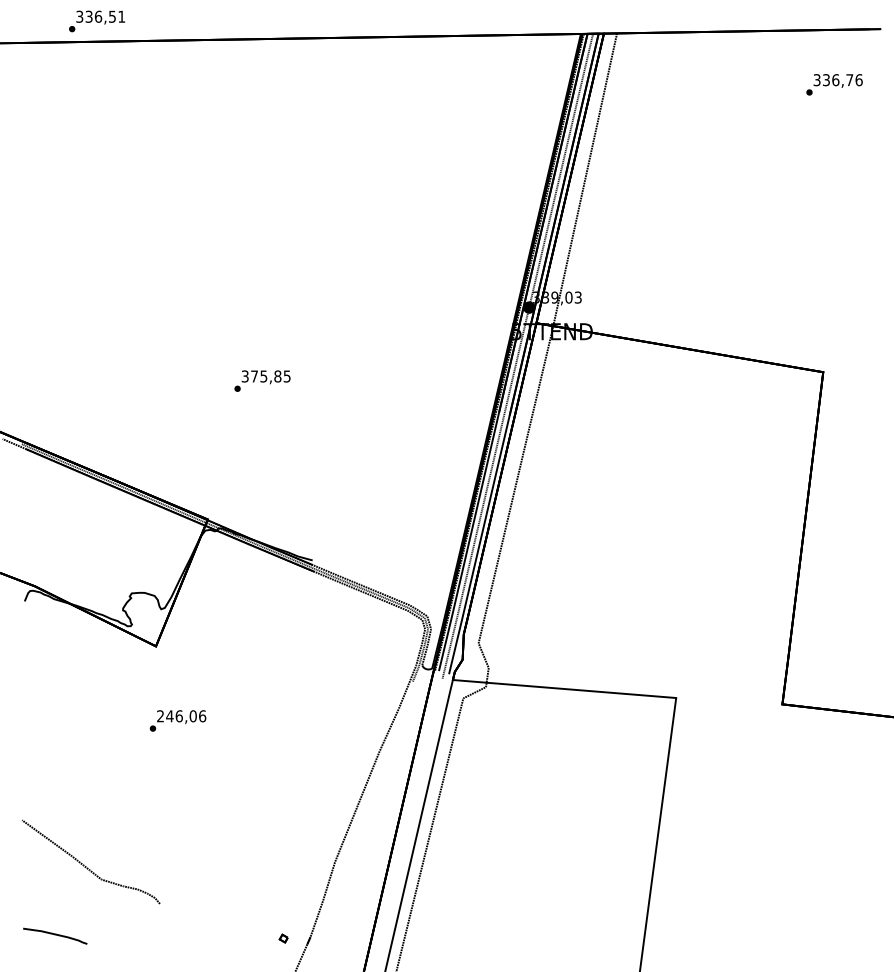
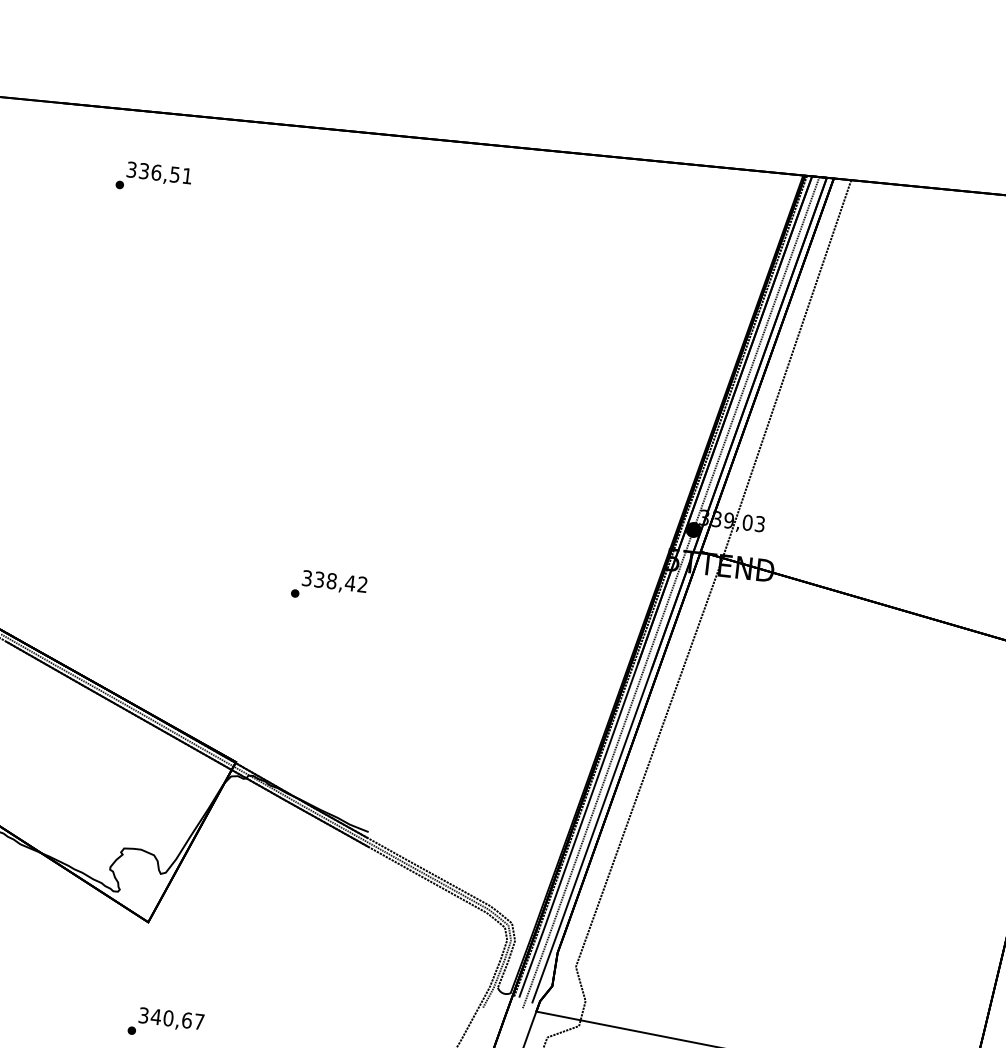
text: (96, 21) -> (153, 178), moved
text: (270, 376) -> (340, 582), 375,85 -> 338,42
text: (181, 716) -> (171, 1018), 246,06 -> 340,67

